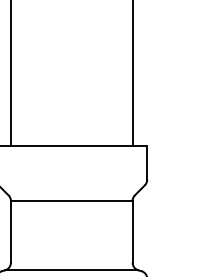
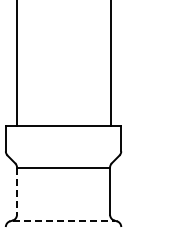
line: (11, 232) -> (17, 191), solid -> dashed
line: (73, 270) -> (64, 220), solid -> dashed

